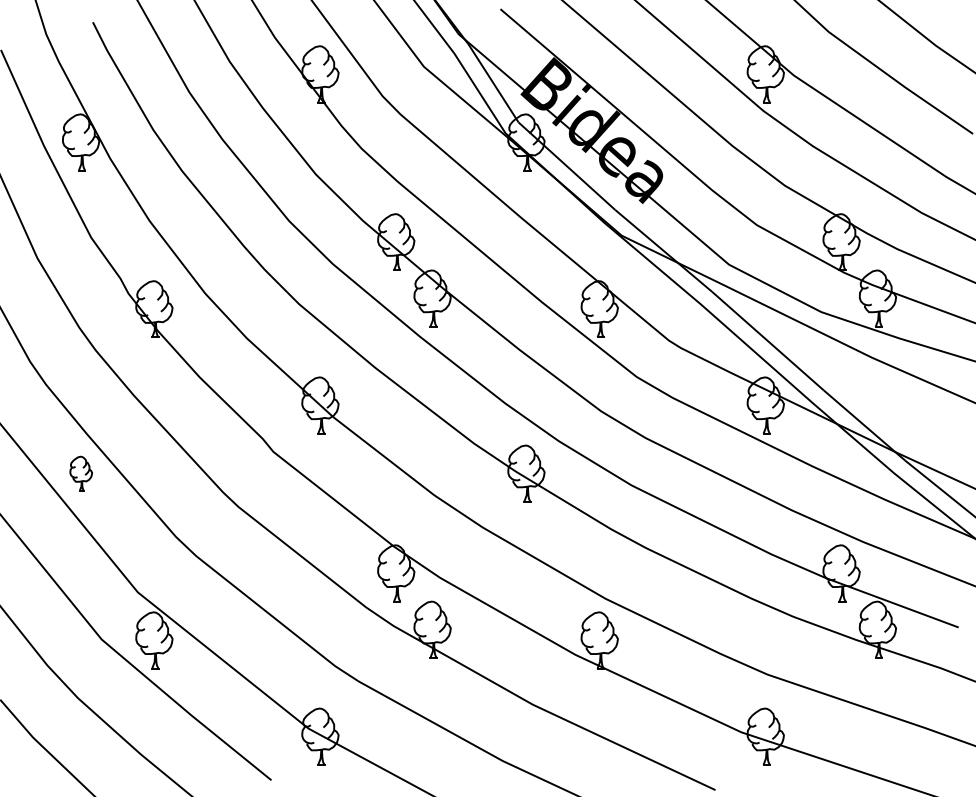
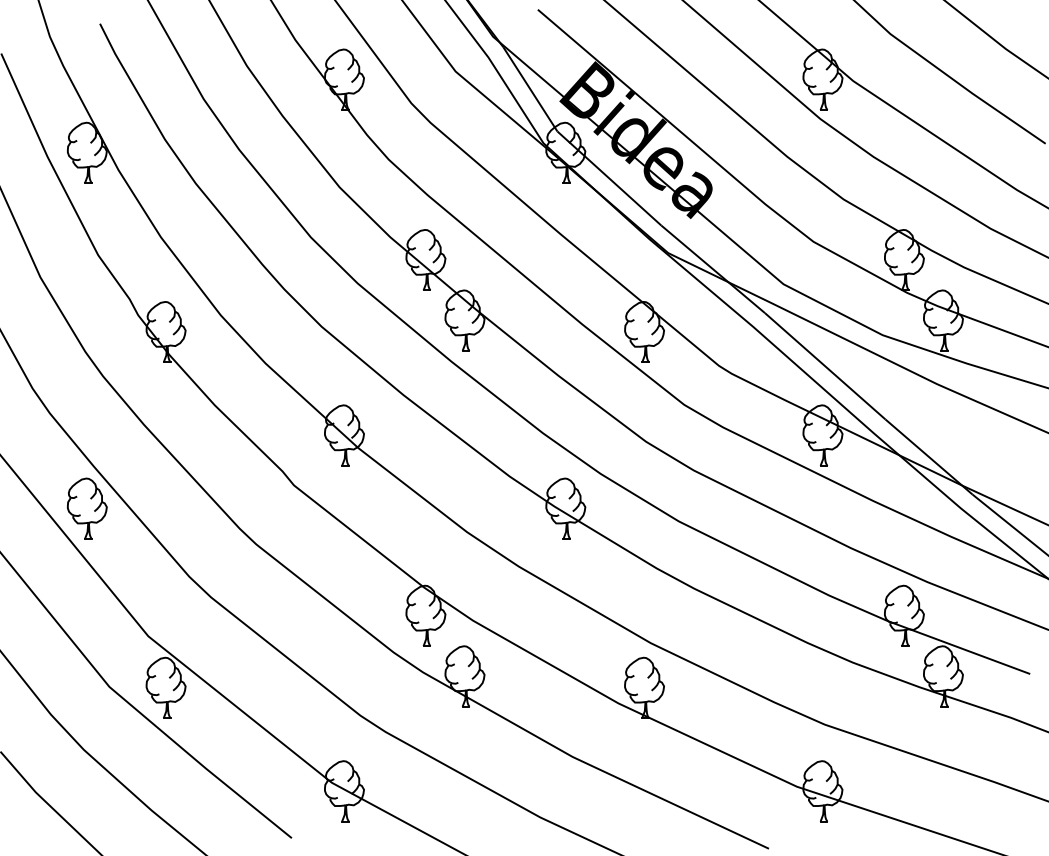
part: (81, 473) -> (87, 508), size x1.67

